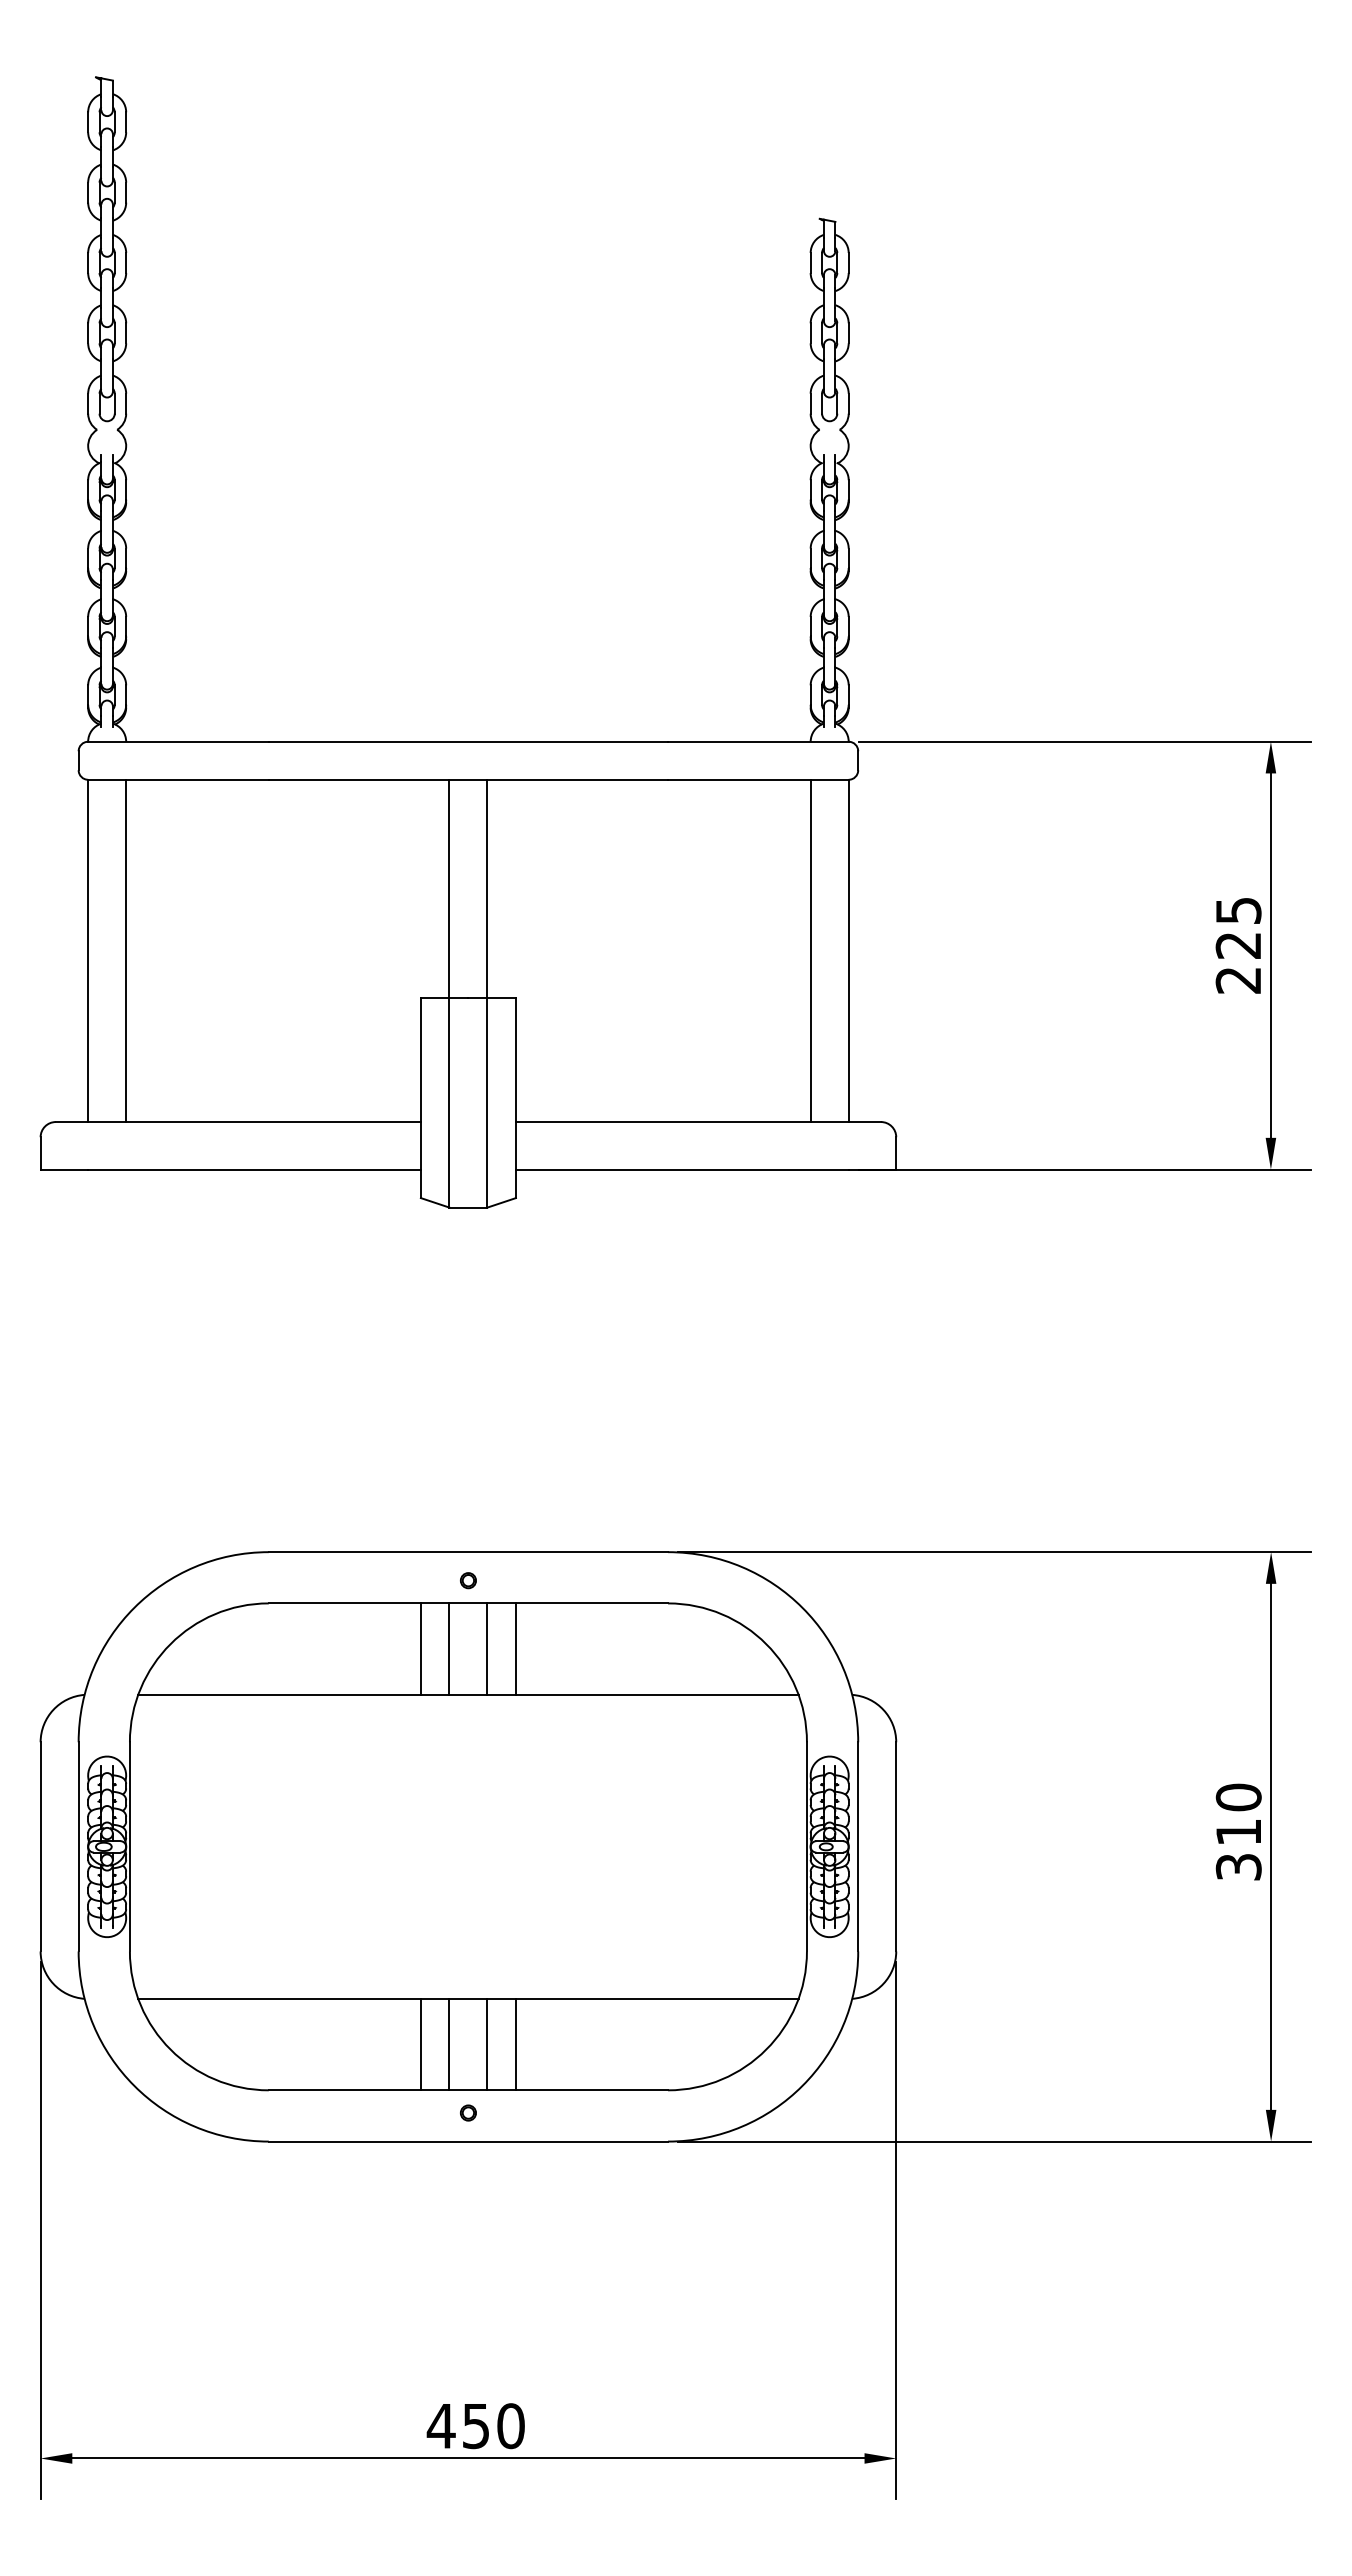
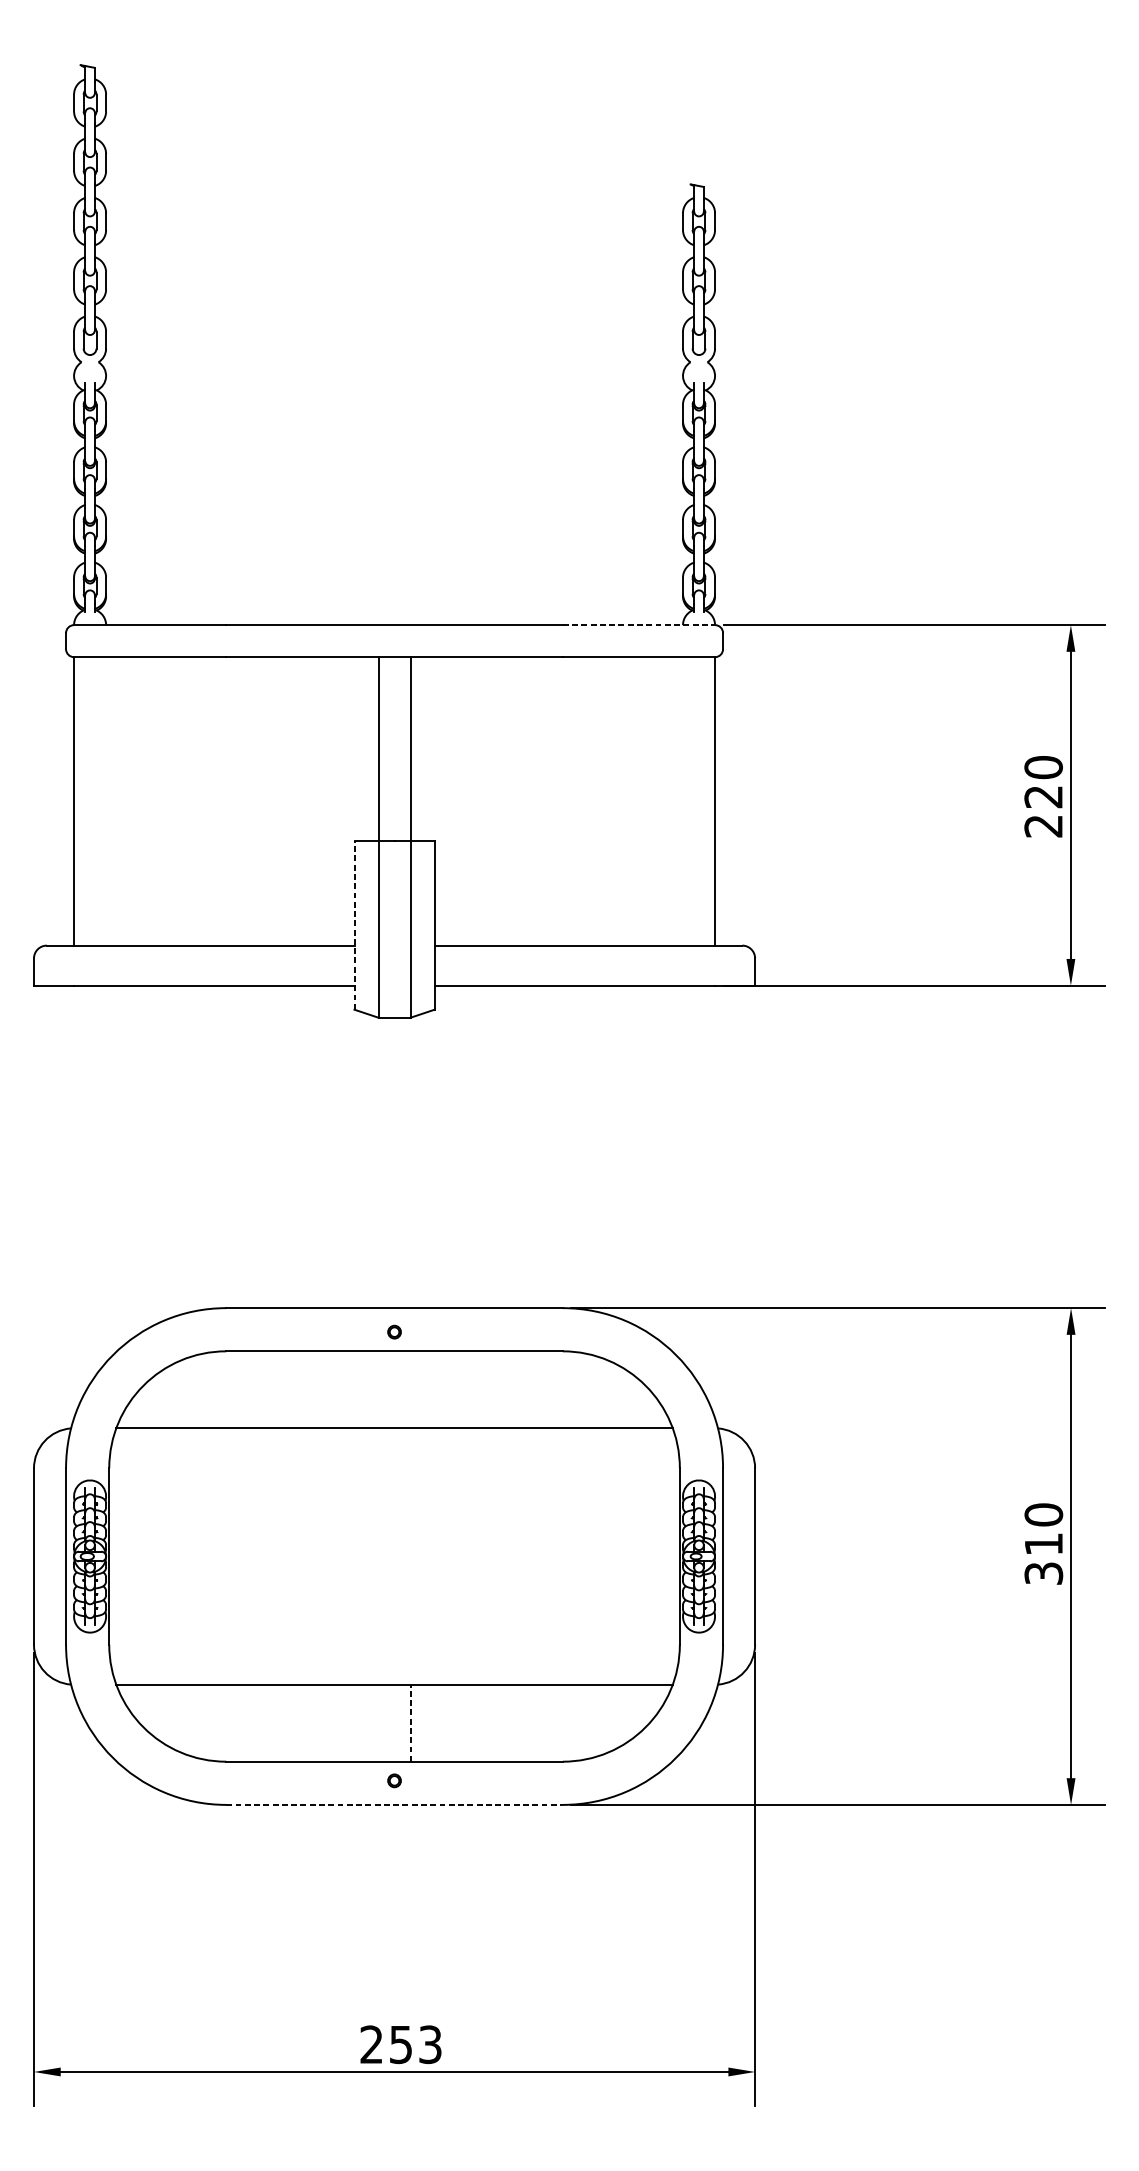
line: (758, 741) -> (639, 624), solid -> dashed
text: (1238, 910) -> (1043, 767), 225 -> 220
line: (126, 950) -> (106, 801), removed
line: (810, 950) -> (682, 801), removed
line: (420, 1098) -> (354, 925), solid -> dashed
line: (420, 1648) -> (354, 1389), removed
line: (449, 1648) -> (378, 1389), removed
line: (487, 1648) -> (410, 1389), removed
line: (515, 1648) -> (434, 1389), removed
line: (420, 2044) -> (354, 1723), removed
line: (449, 2044) -> (378, 1723), removed
line: (487, 2044) -> (410, 1723), solid -> dashed
line: (515, 2044) -> (434, 1723), removed
line: (468, 2141) -> (394, 1804), solid -> dashed
text: (475, 2426) -> (400, 2045), 450 -> 253

